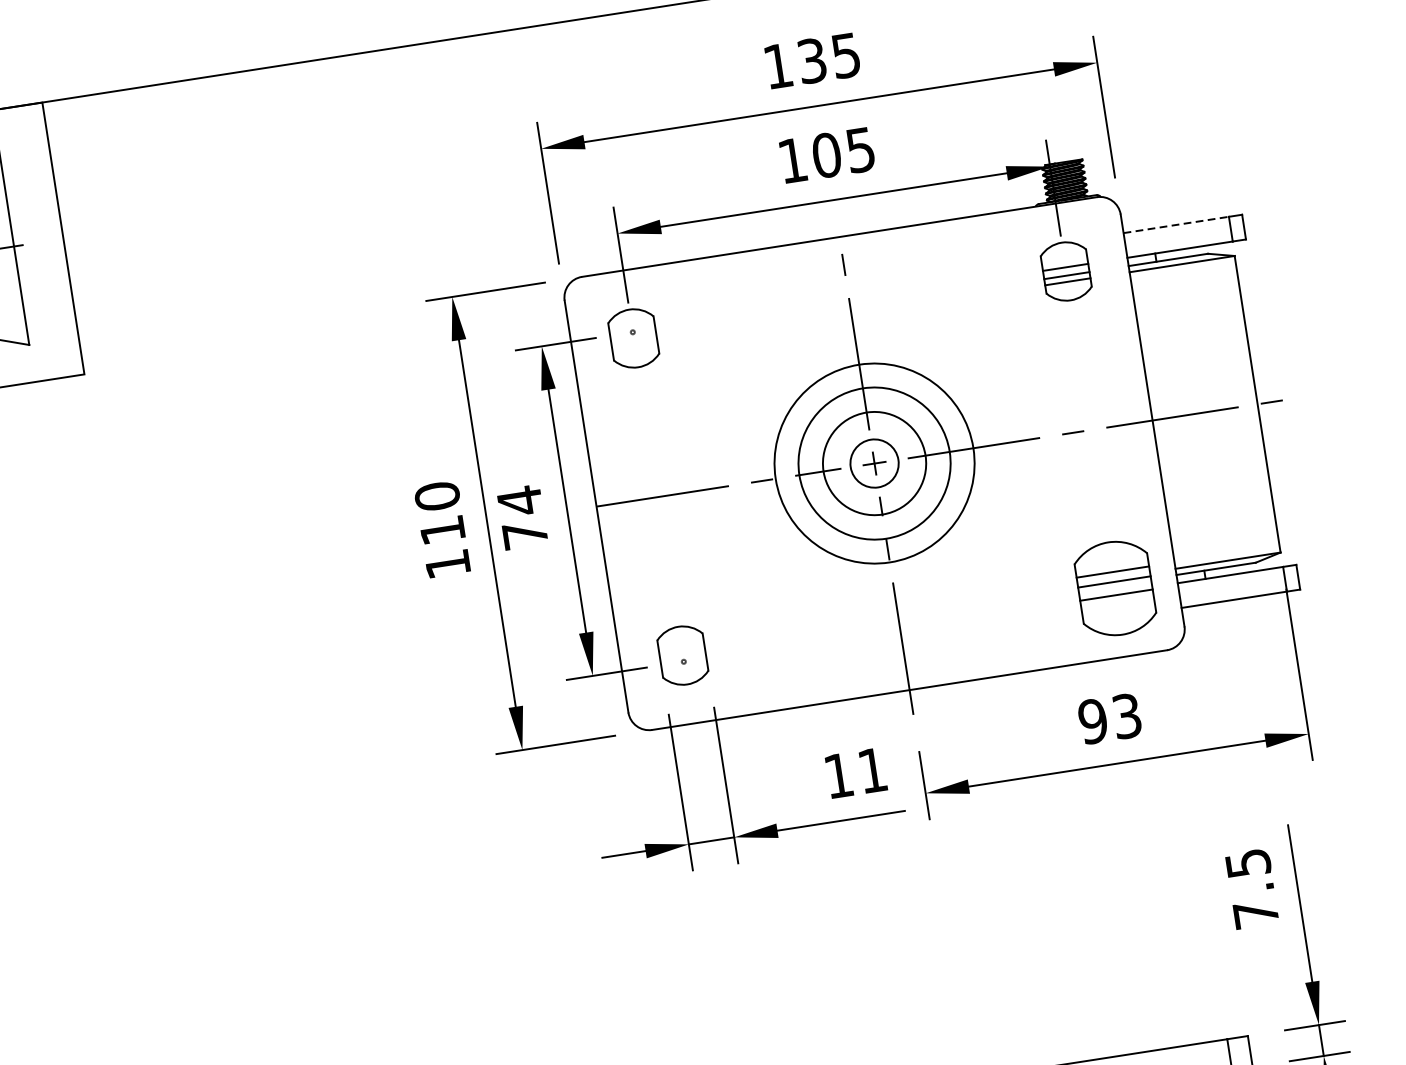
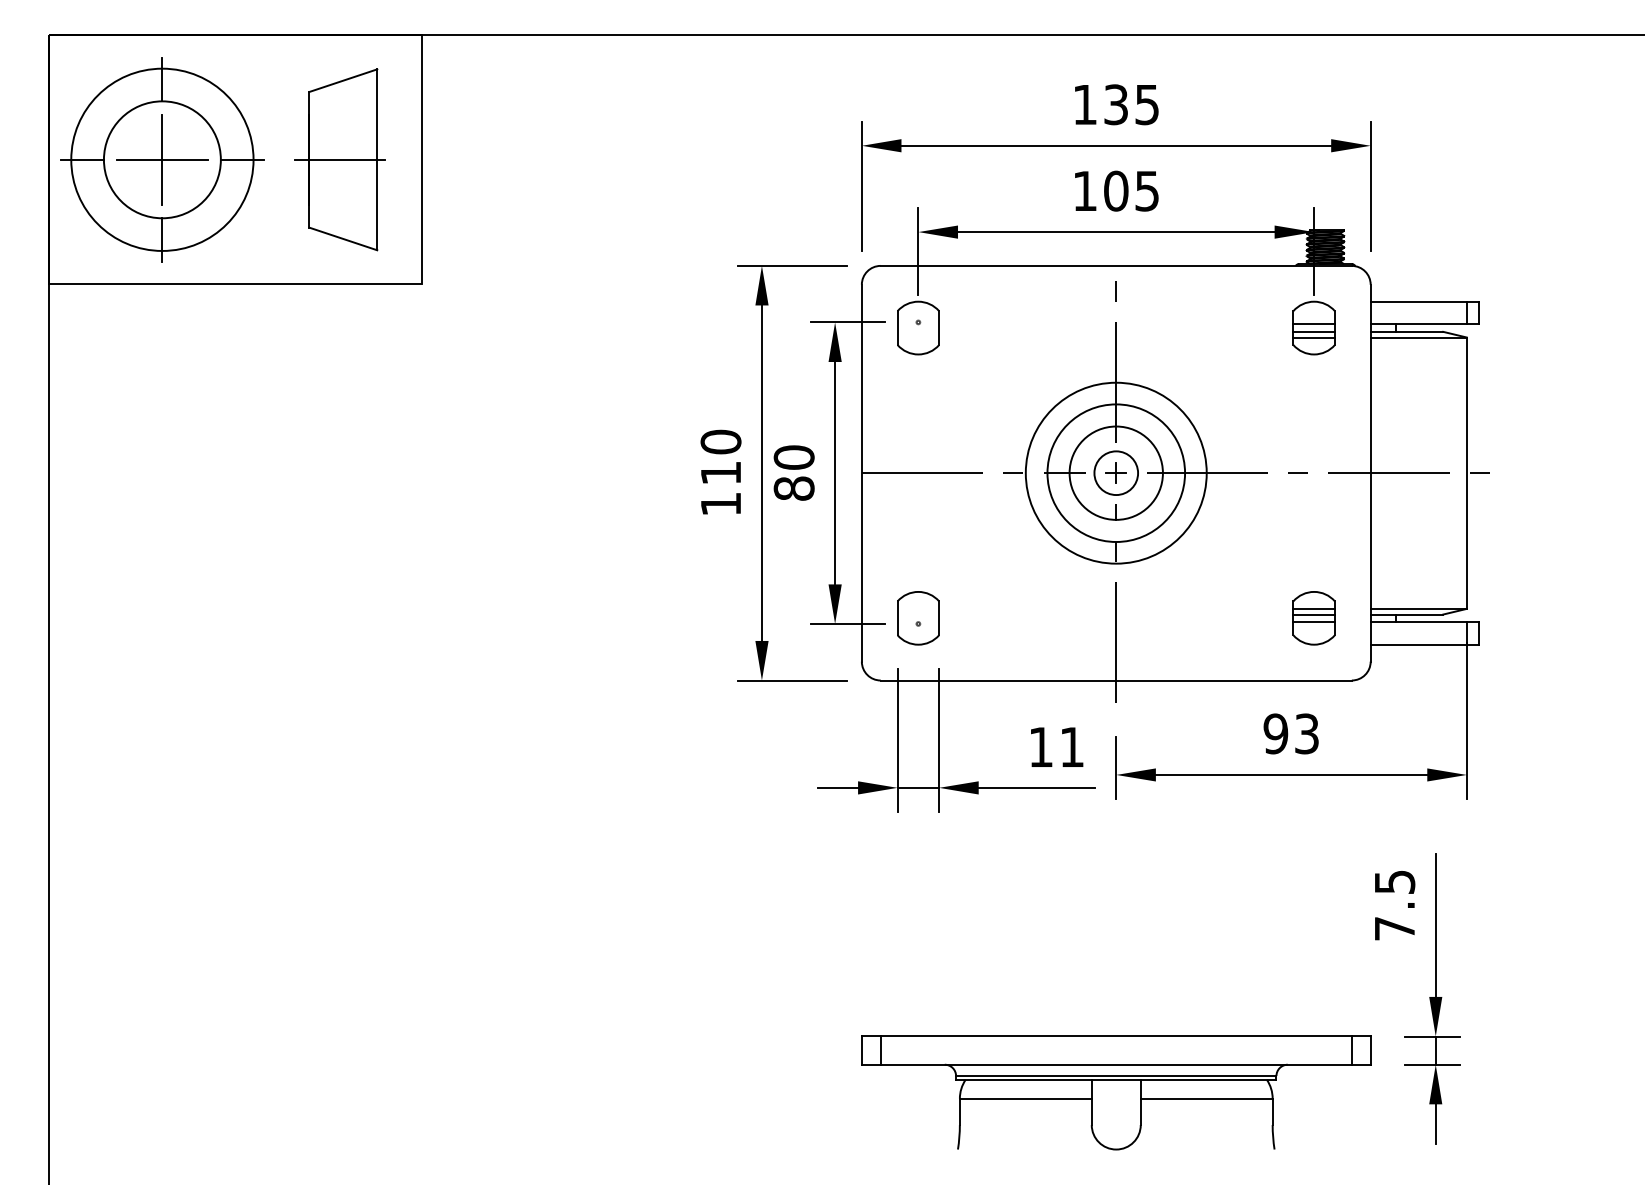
line: (1176, 224) -> (1419, 301), dashed -> solid
text: (521, 517) -> (793, 472), 74 -> 80
part: (1114, 588) -> (1313, 618), size x0.62

